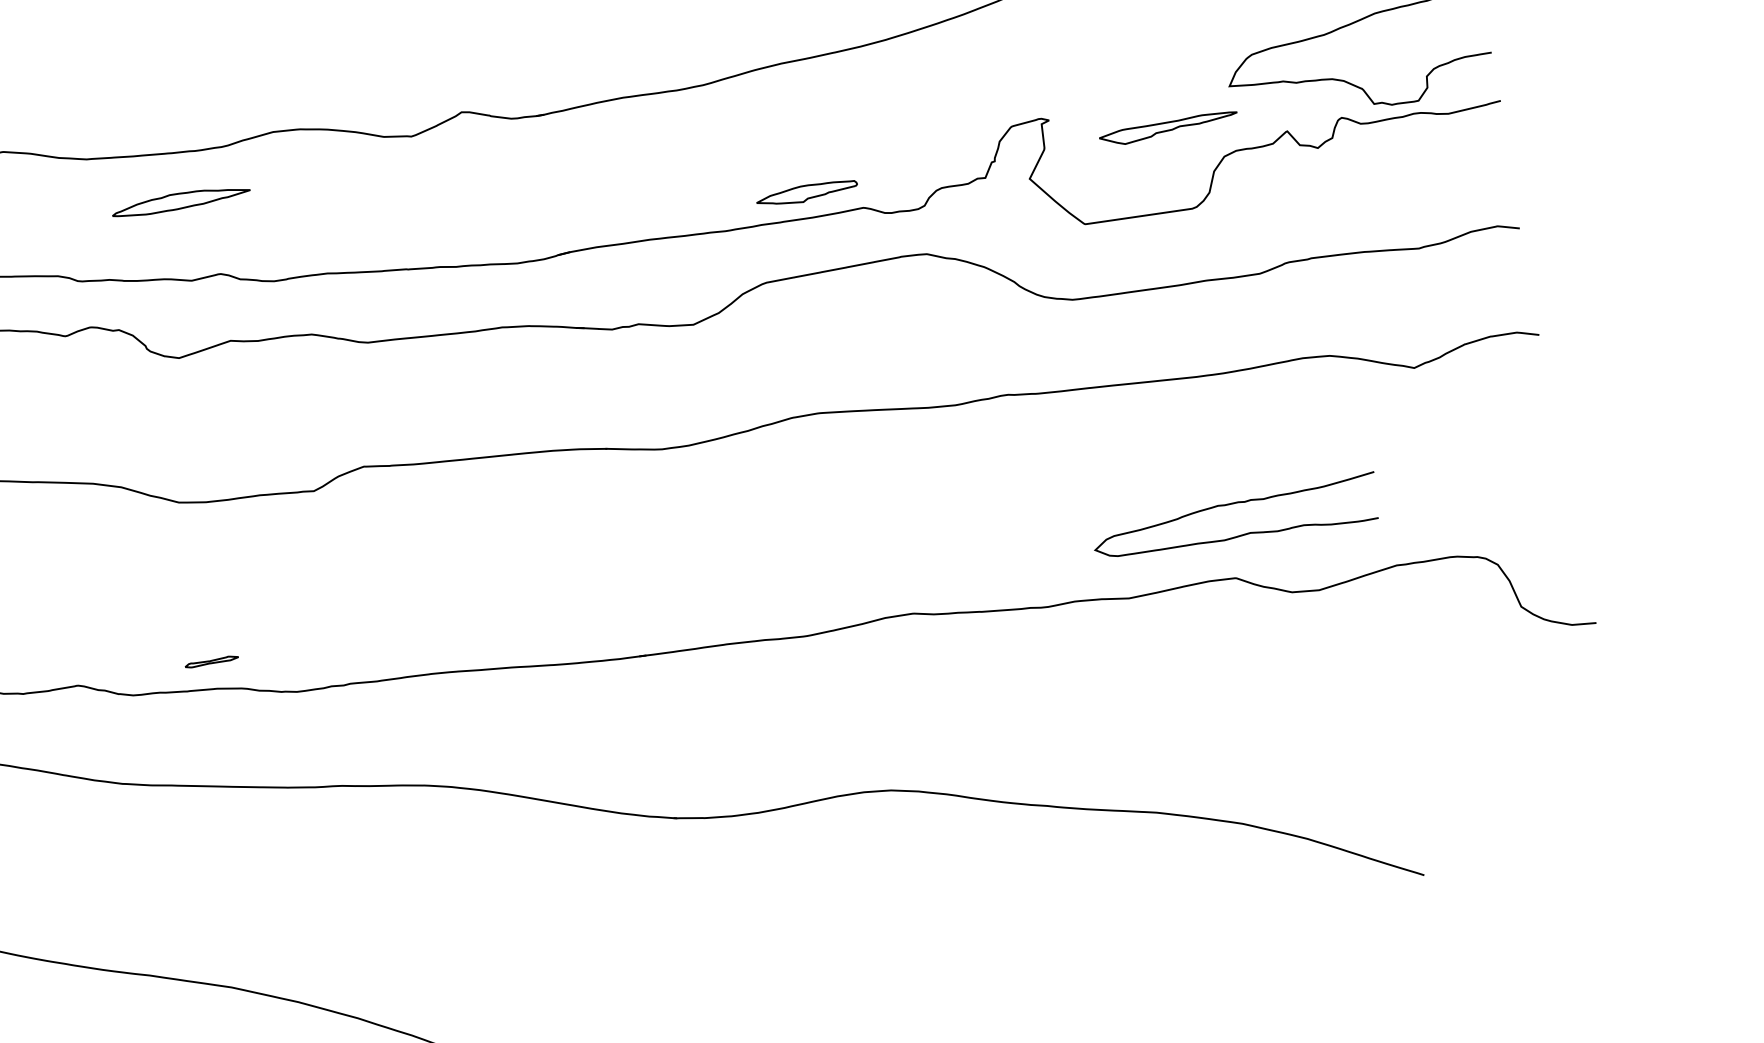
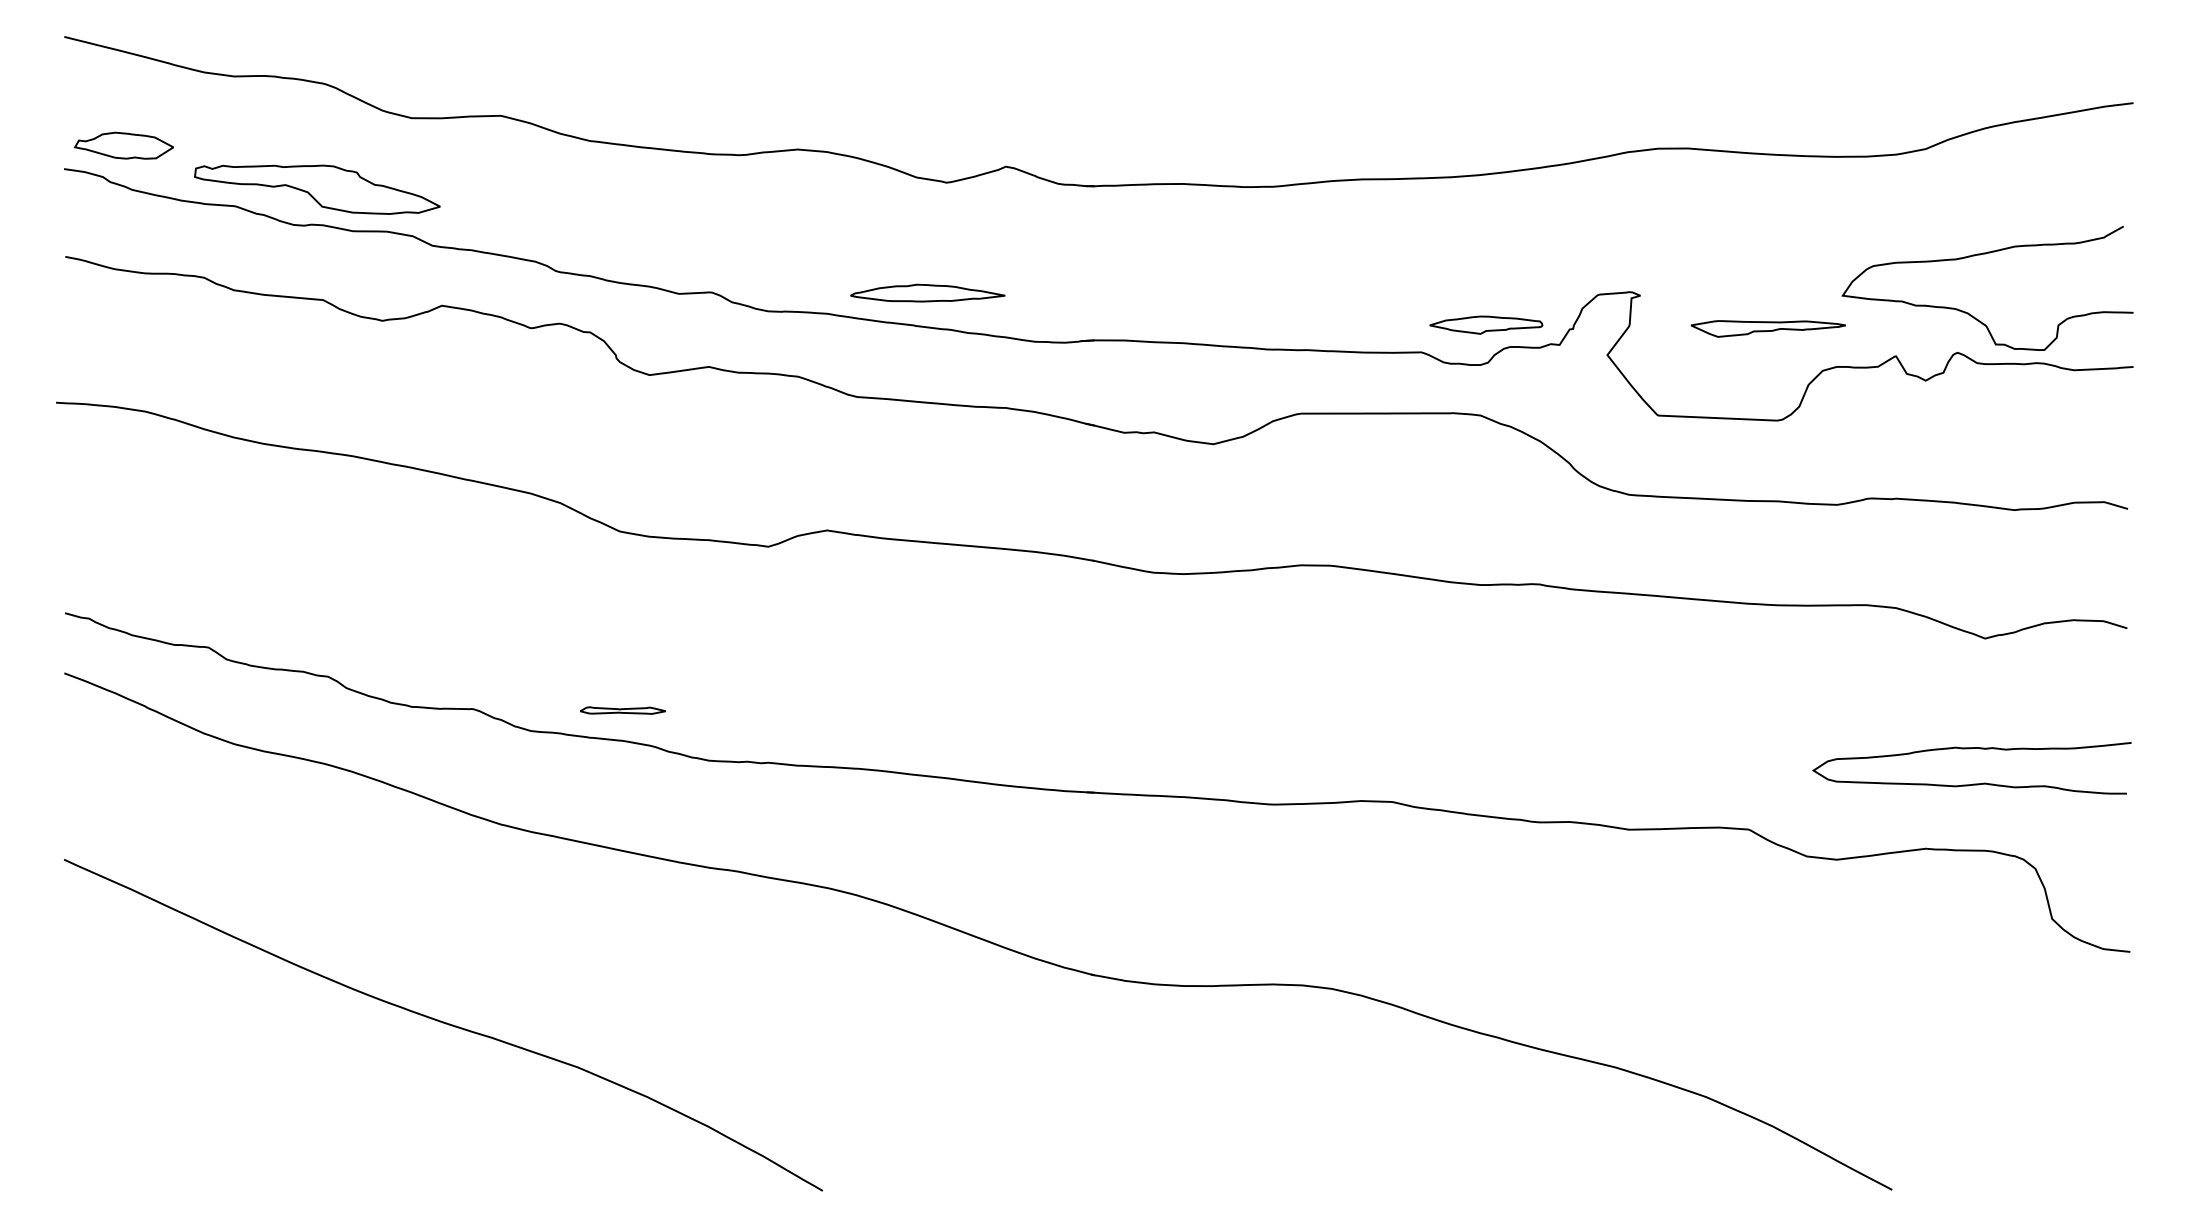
part: (807, 192) -> (1486, 324), moved
part: (180, 200) -> (927, 292), moved
curve: (1240, 534) -> (1973, 783), moved
part: (211, 661) -> (622, 710), size x1.43

